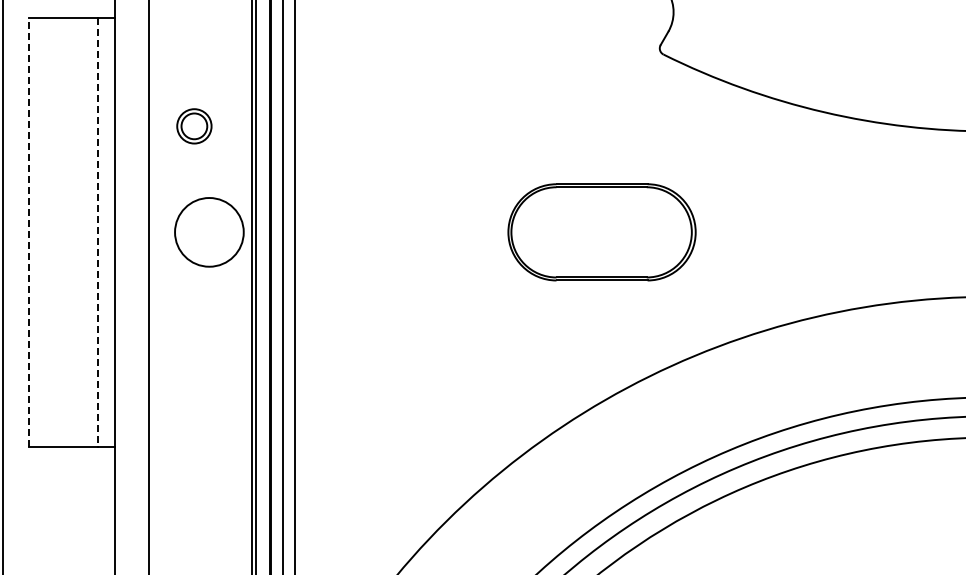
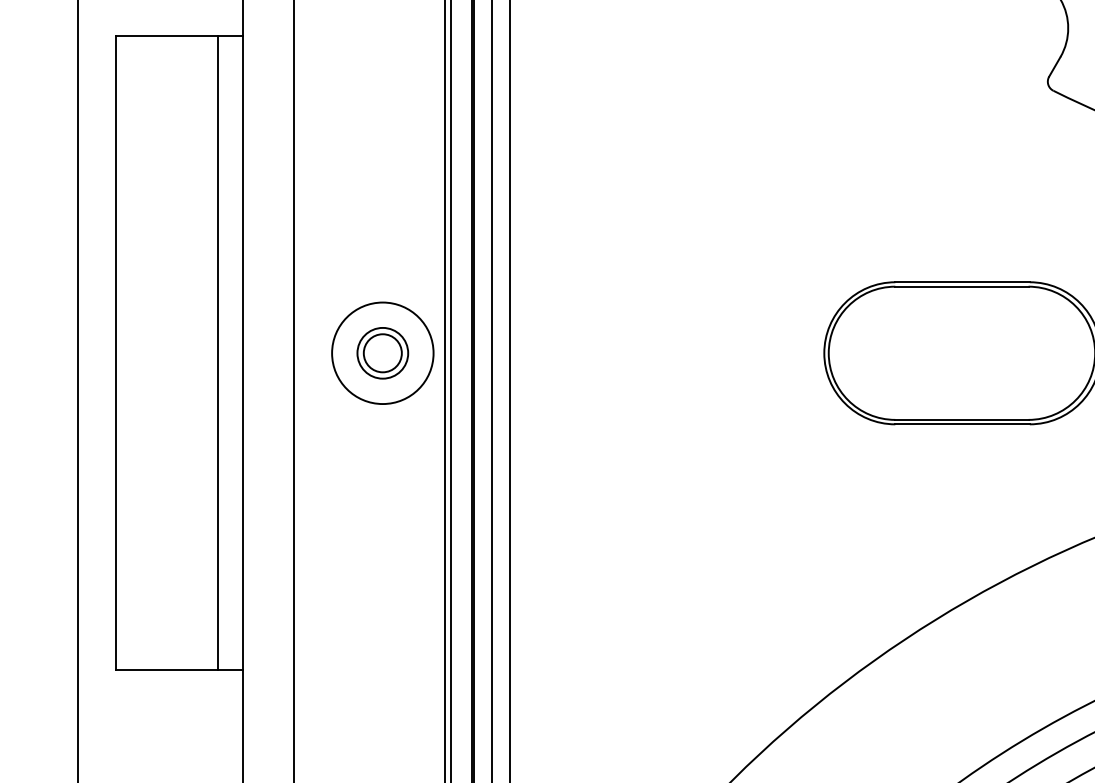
part: (194, 126) -> (382, 353), moved
line: (28, 232) -> (115, 353), dashed -> solid
line: (97, 232) -> (217, 353), dashed -> solid

